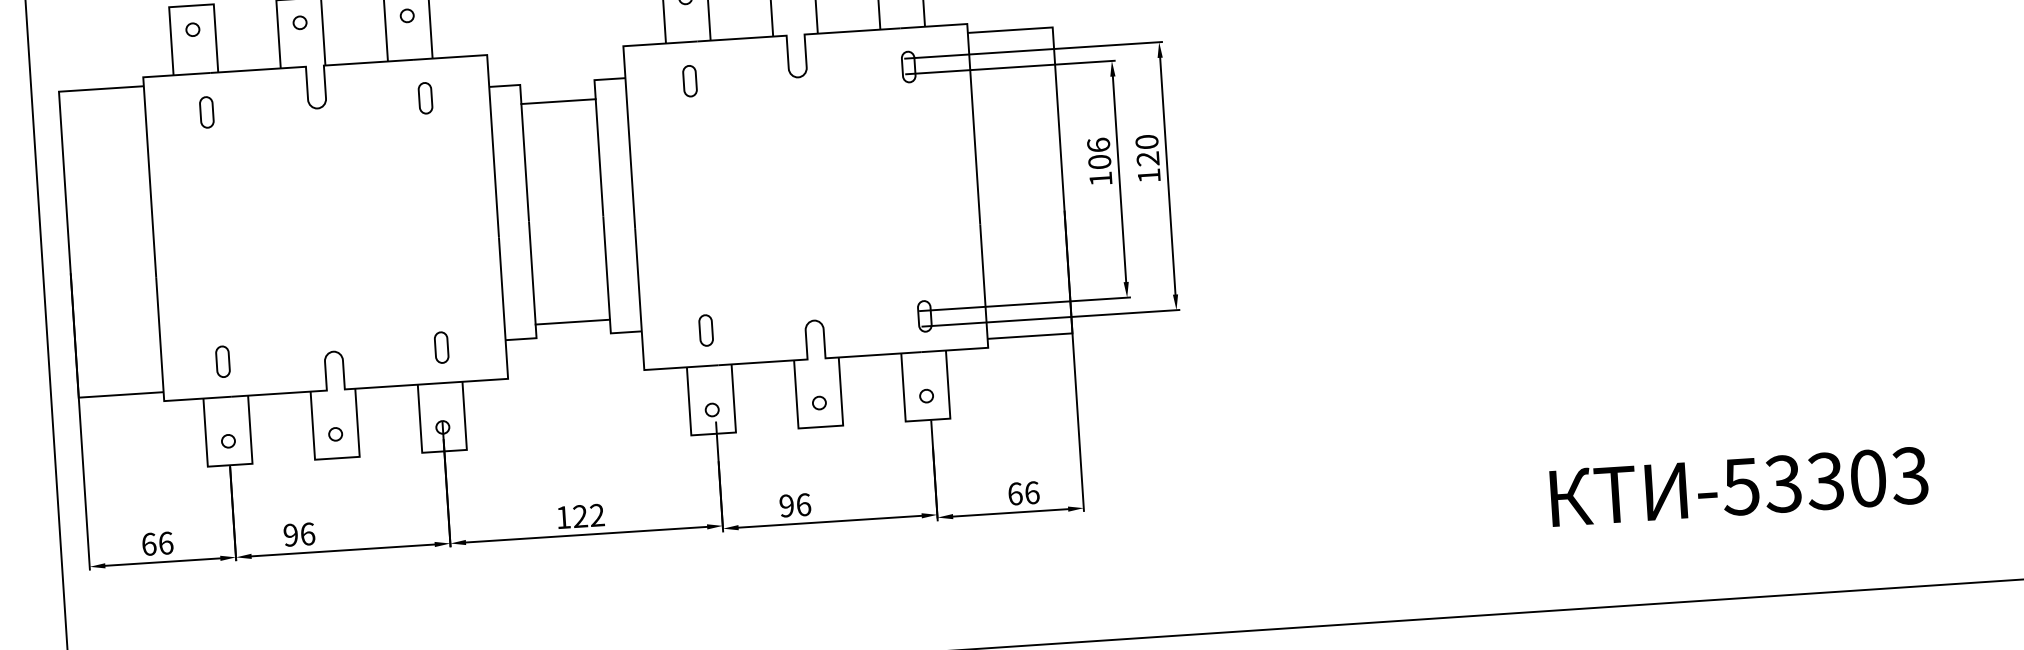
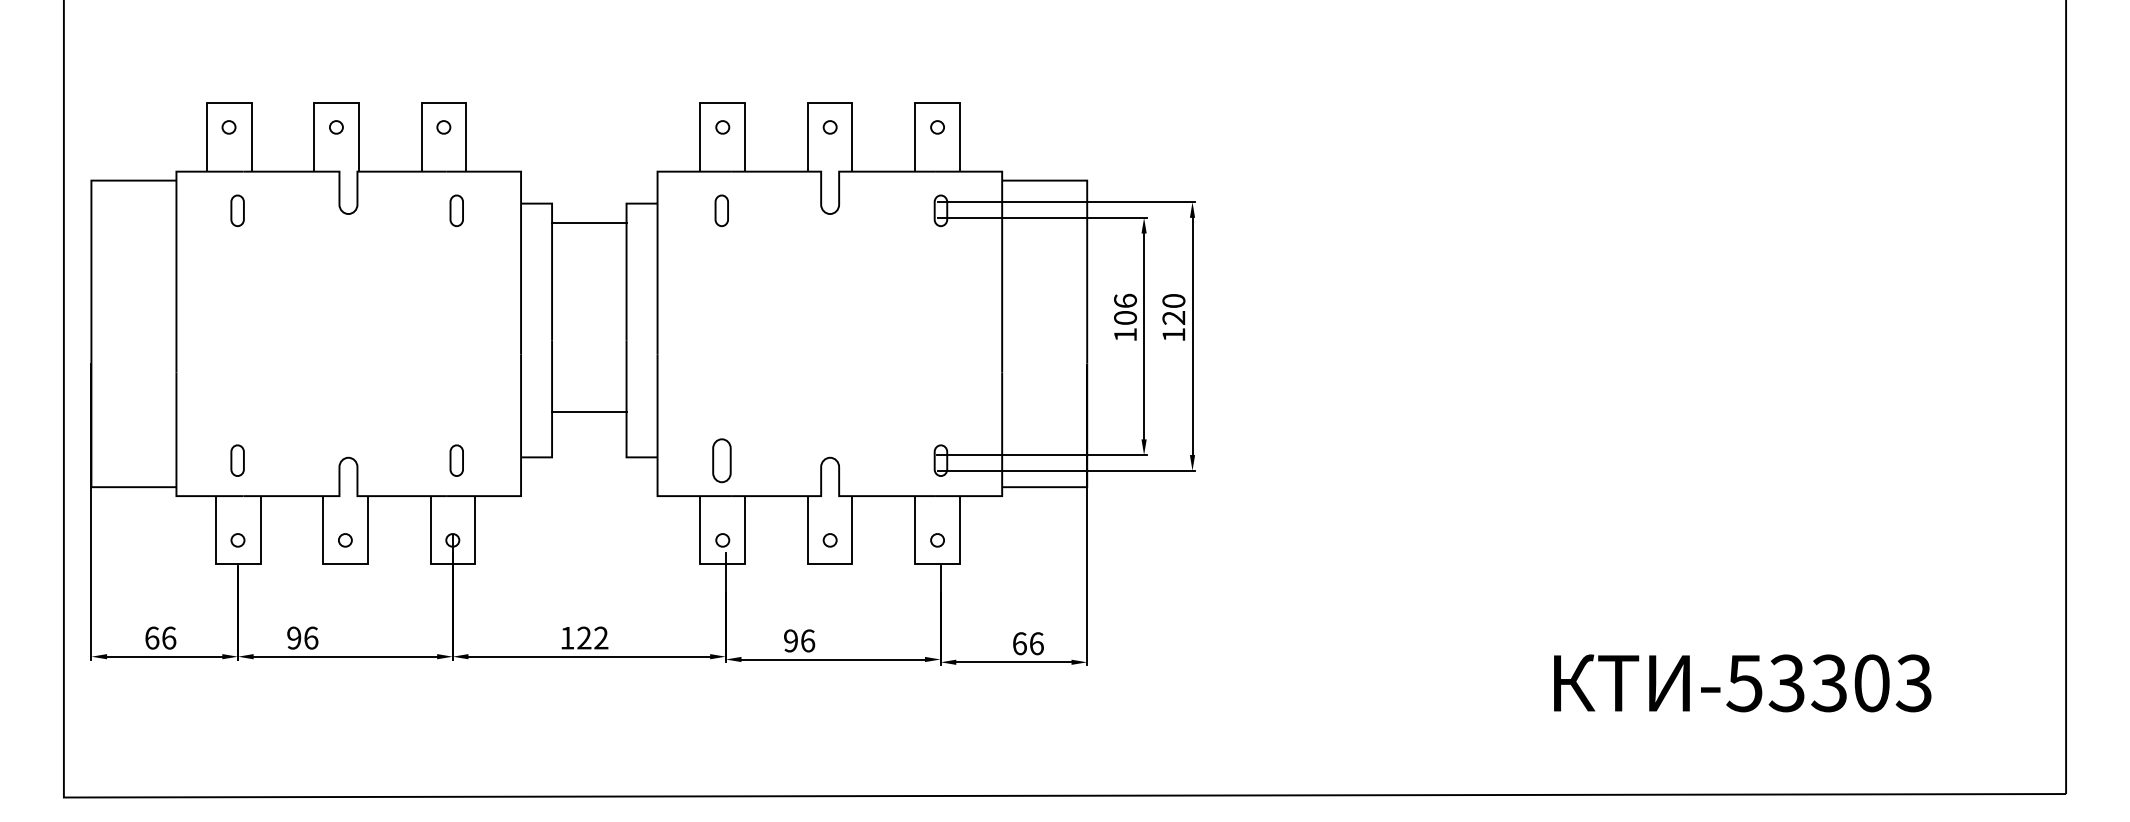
line: (573, 321) -> (589, 411), moved
part: (705, 330) -> (721, 460), size x1.4

